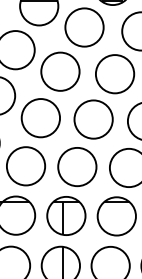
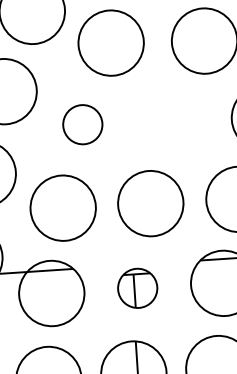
part: (40, 118) -> (82, 125), size x0.6
part: (93, 119) -> (172, 120), removed
part: (66, 215) -> (137, 287), size x0.6

